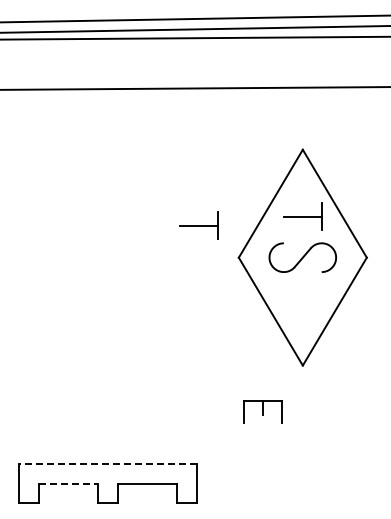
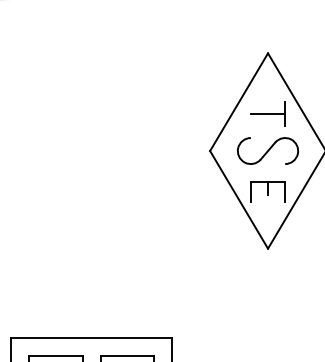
part: (198, 225) -> (173, 121), removed
part: (262, 411) -> (267, 191), moved
line: (108, 463) -> (92, 337), dashed -> solid
line: (68, 483) -> (55, 355), dashed -> solid

